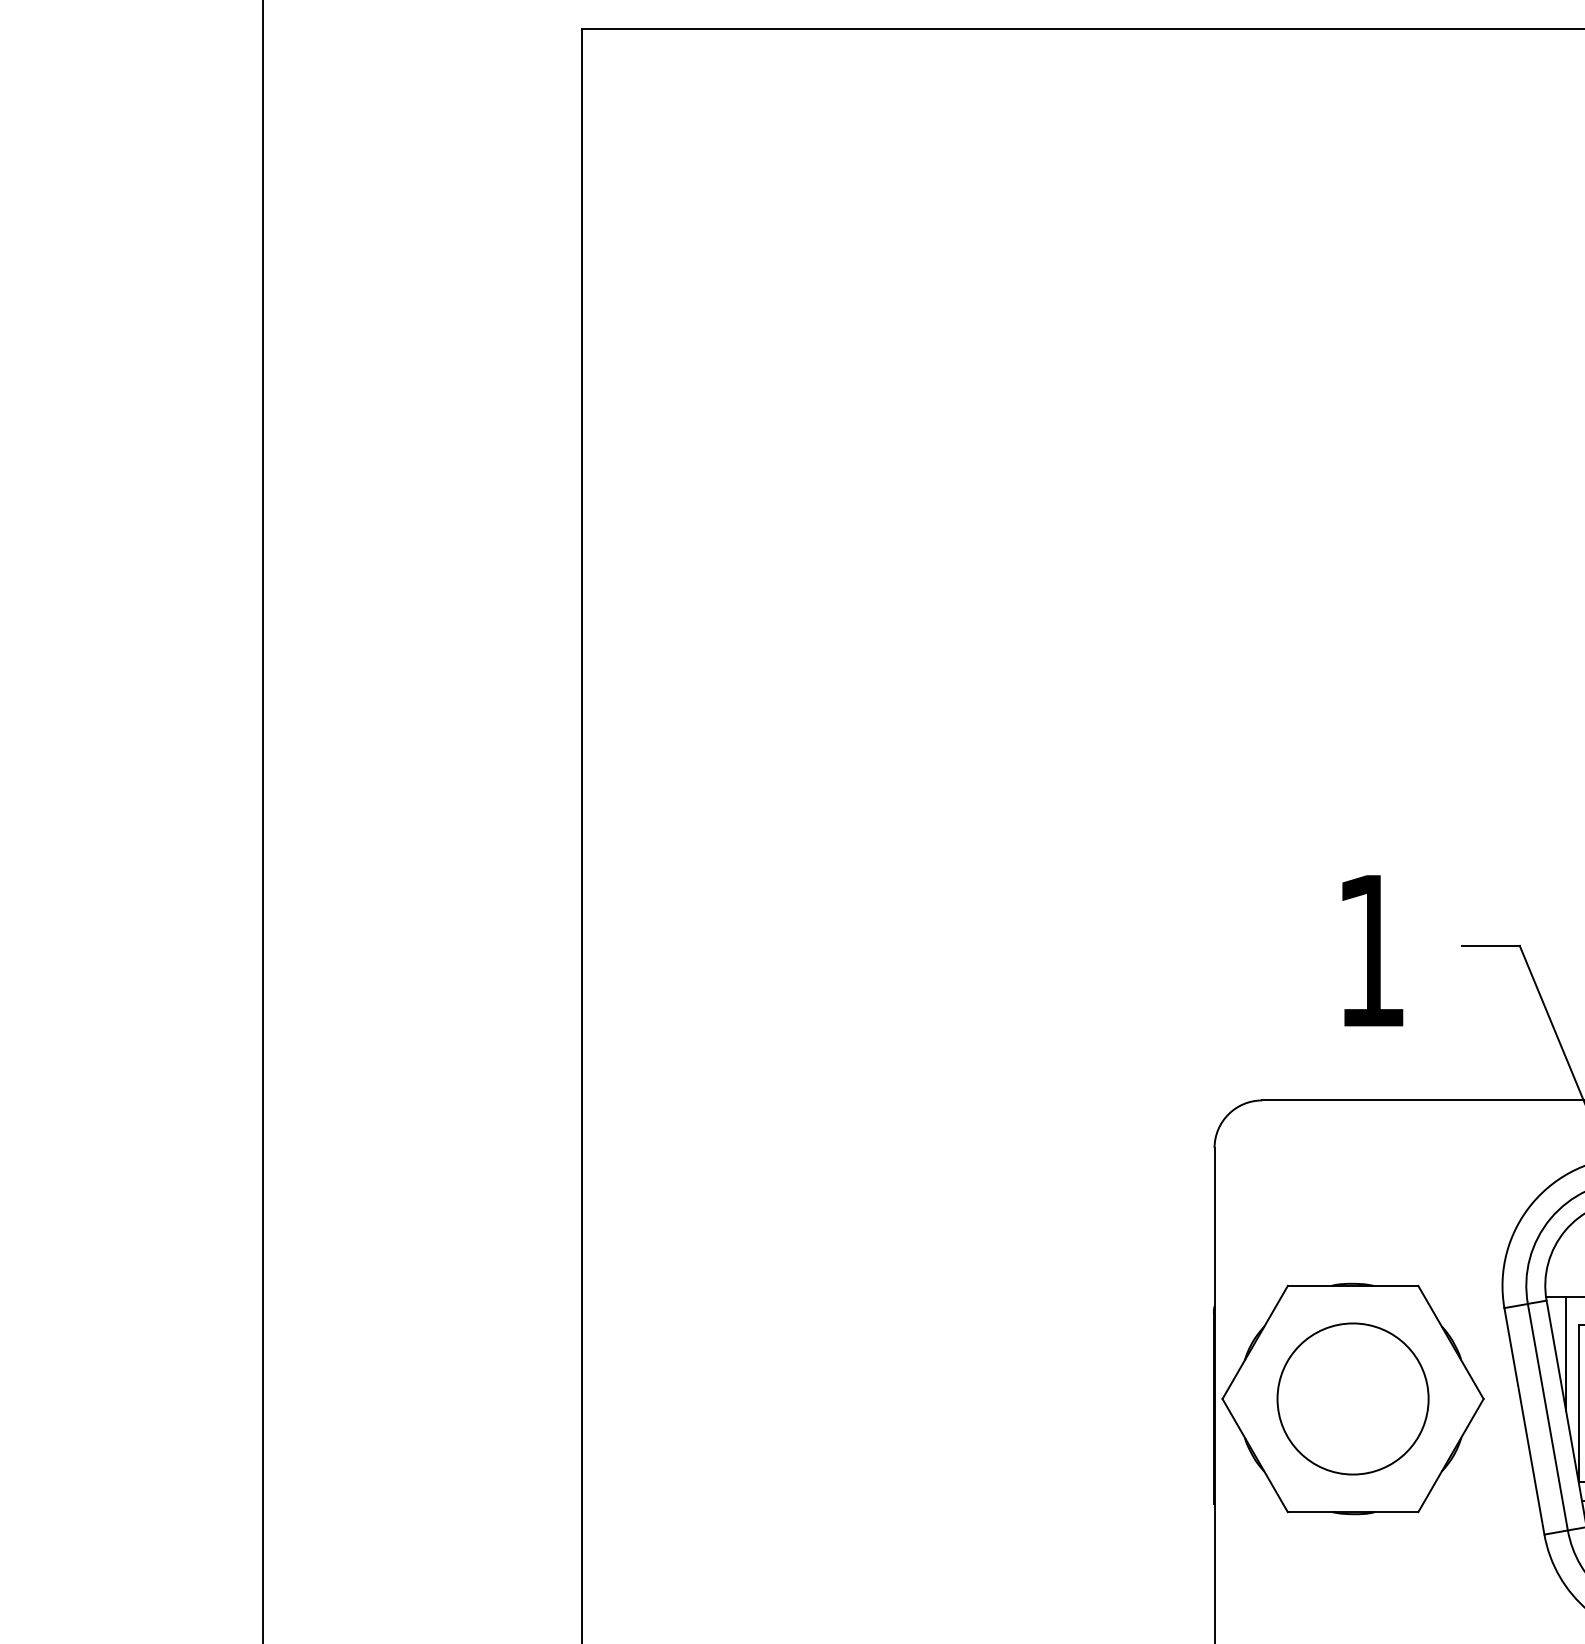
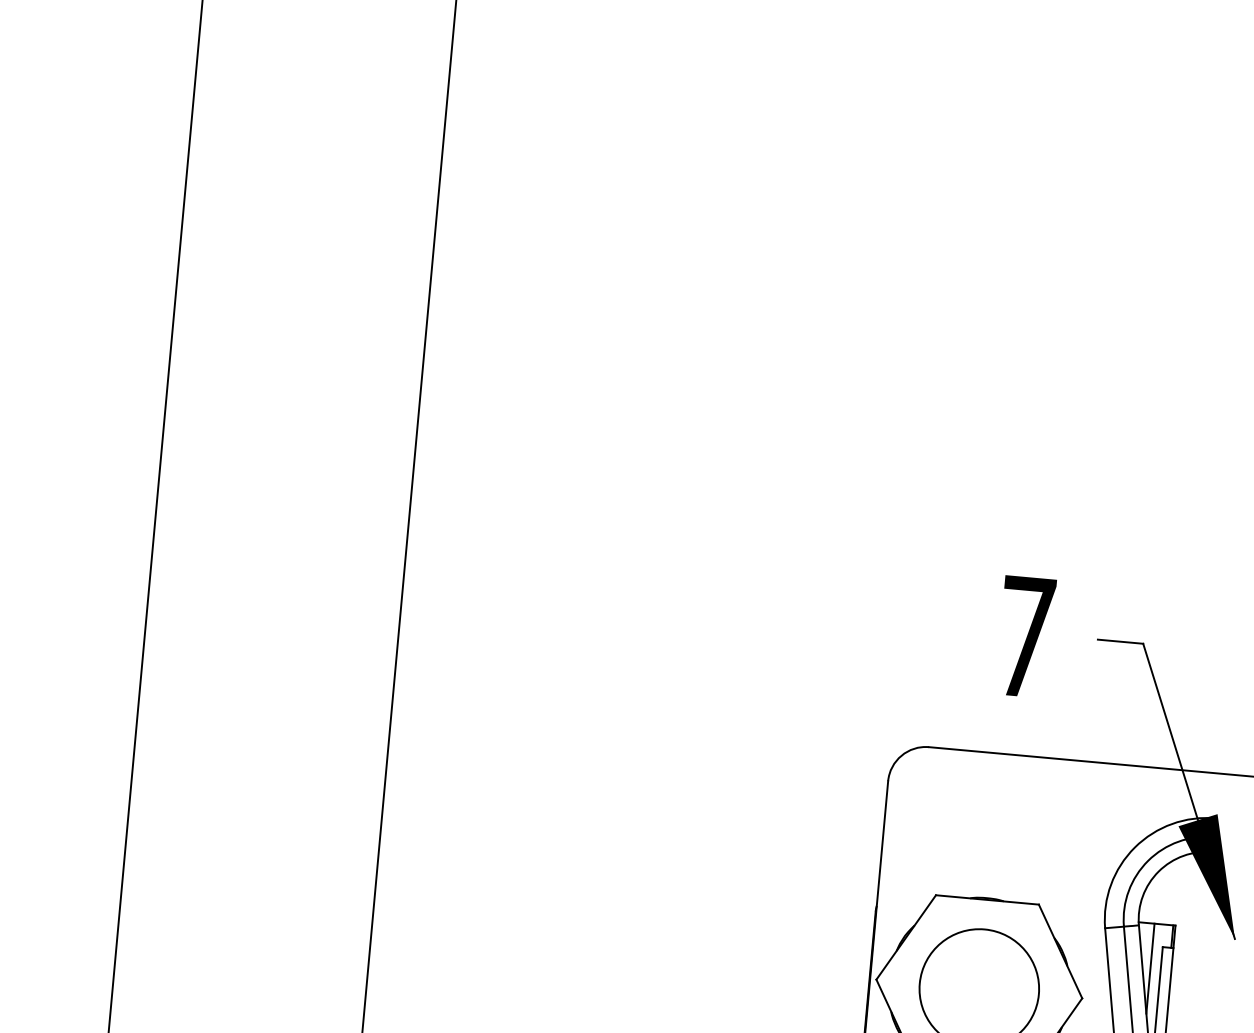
text: (1371, 950) -> (1026, 636), 1 -> 7

